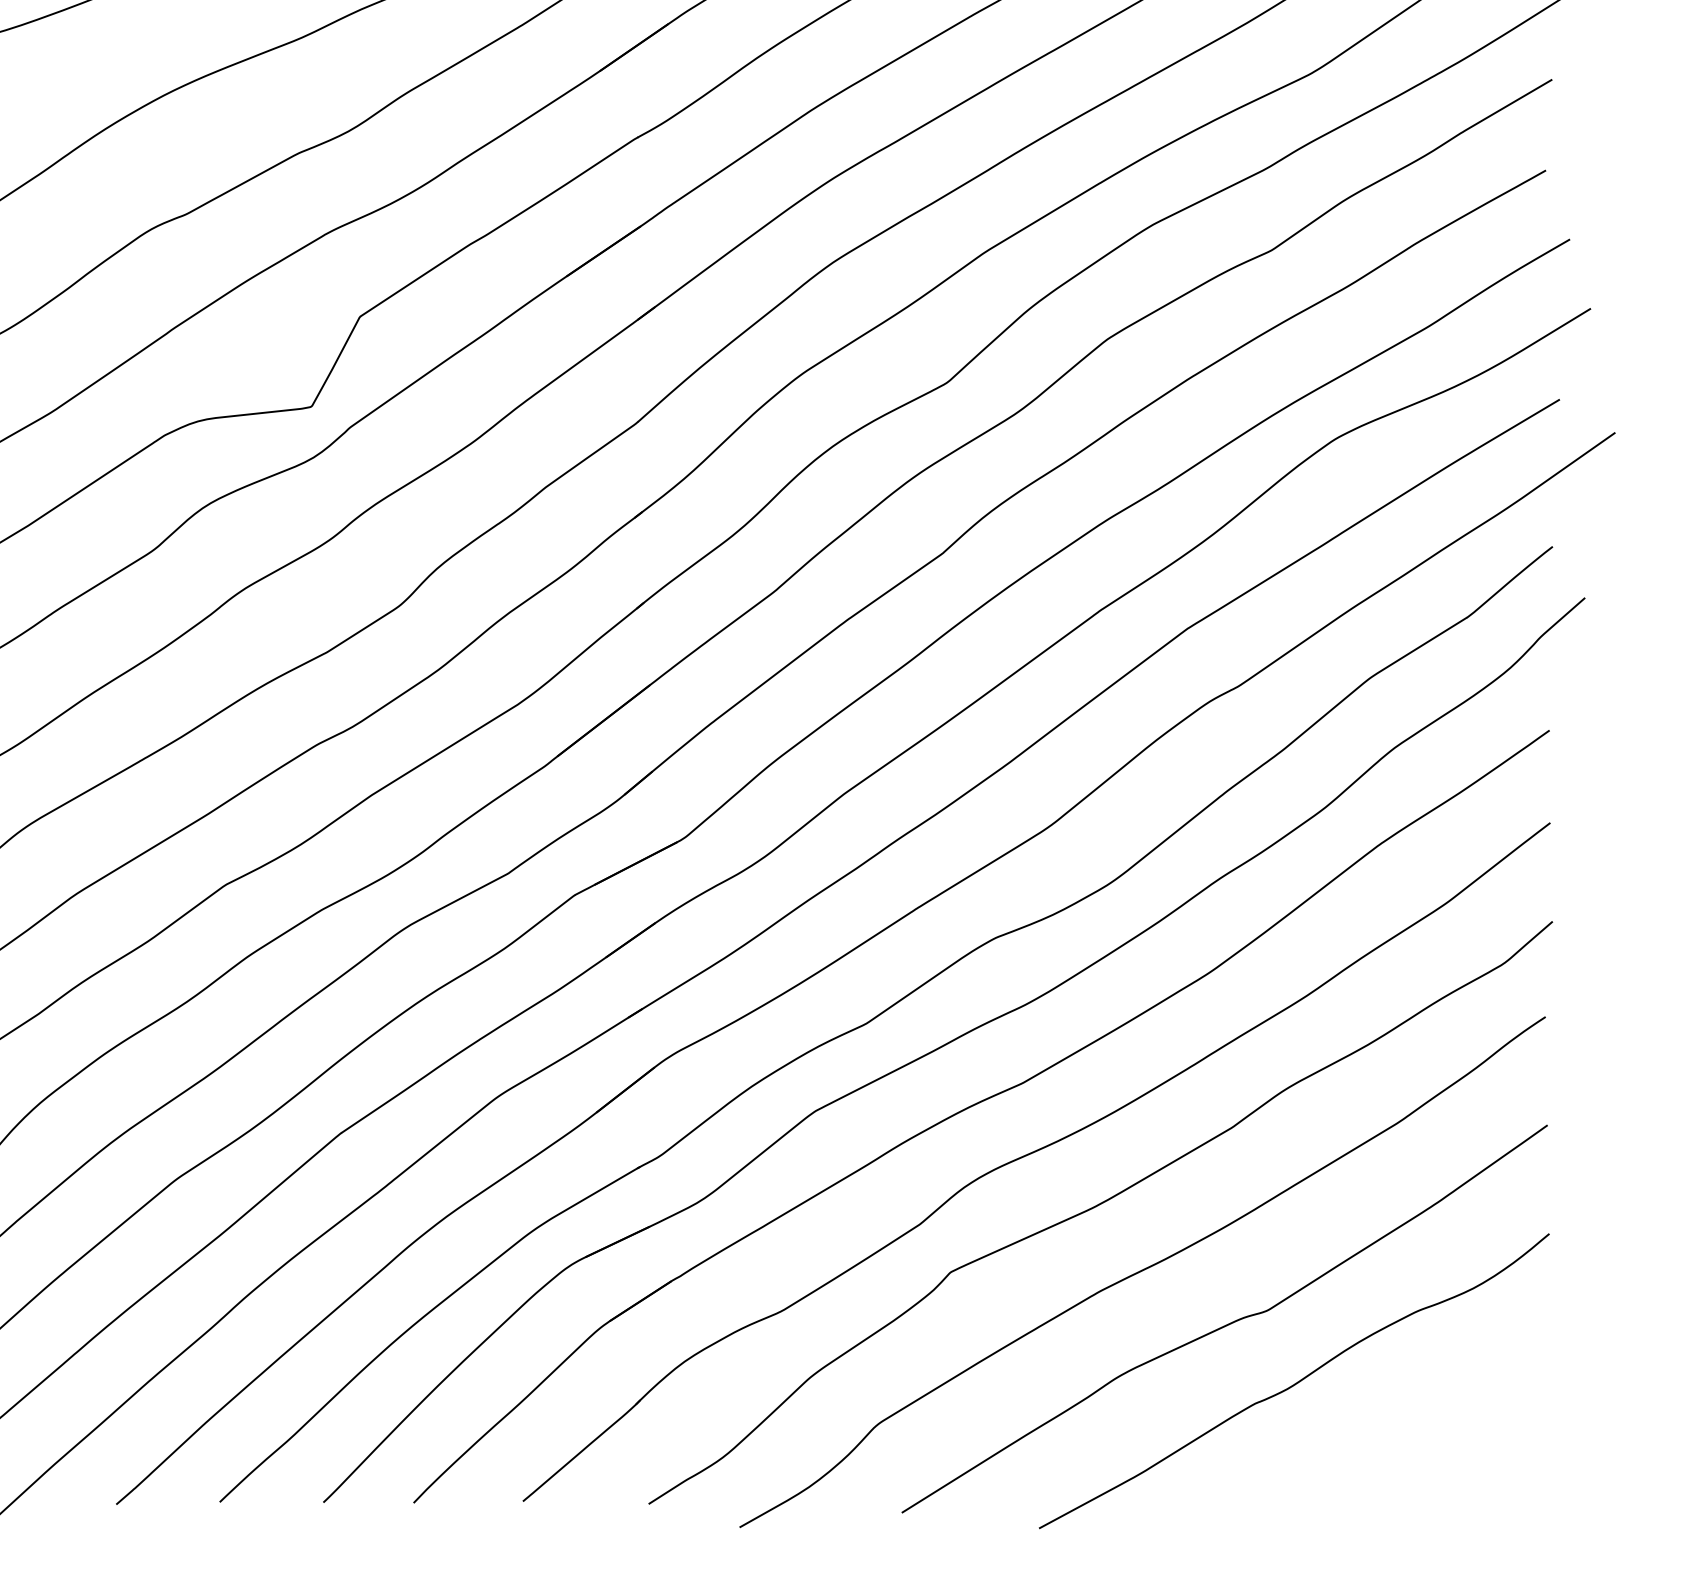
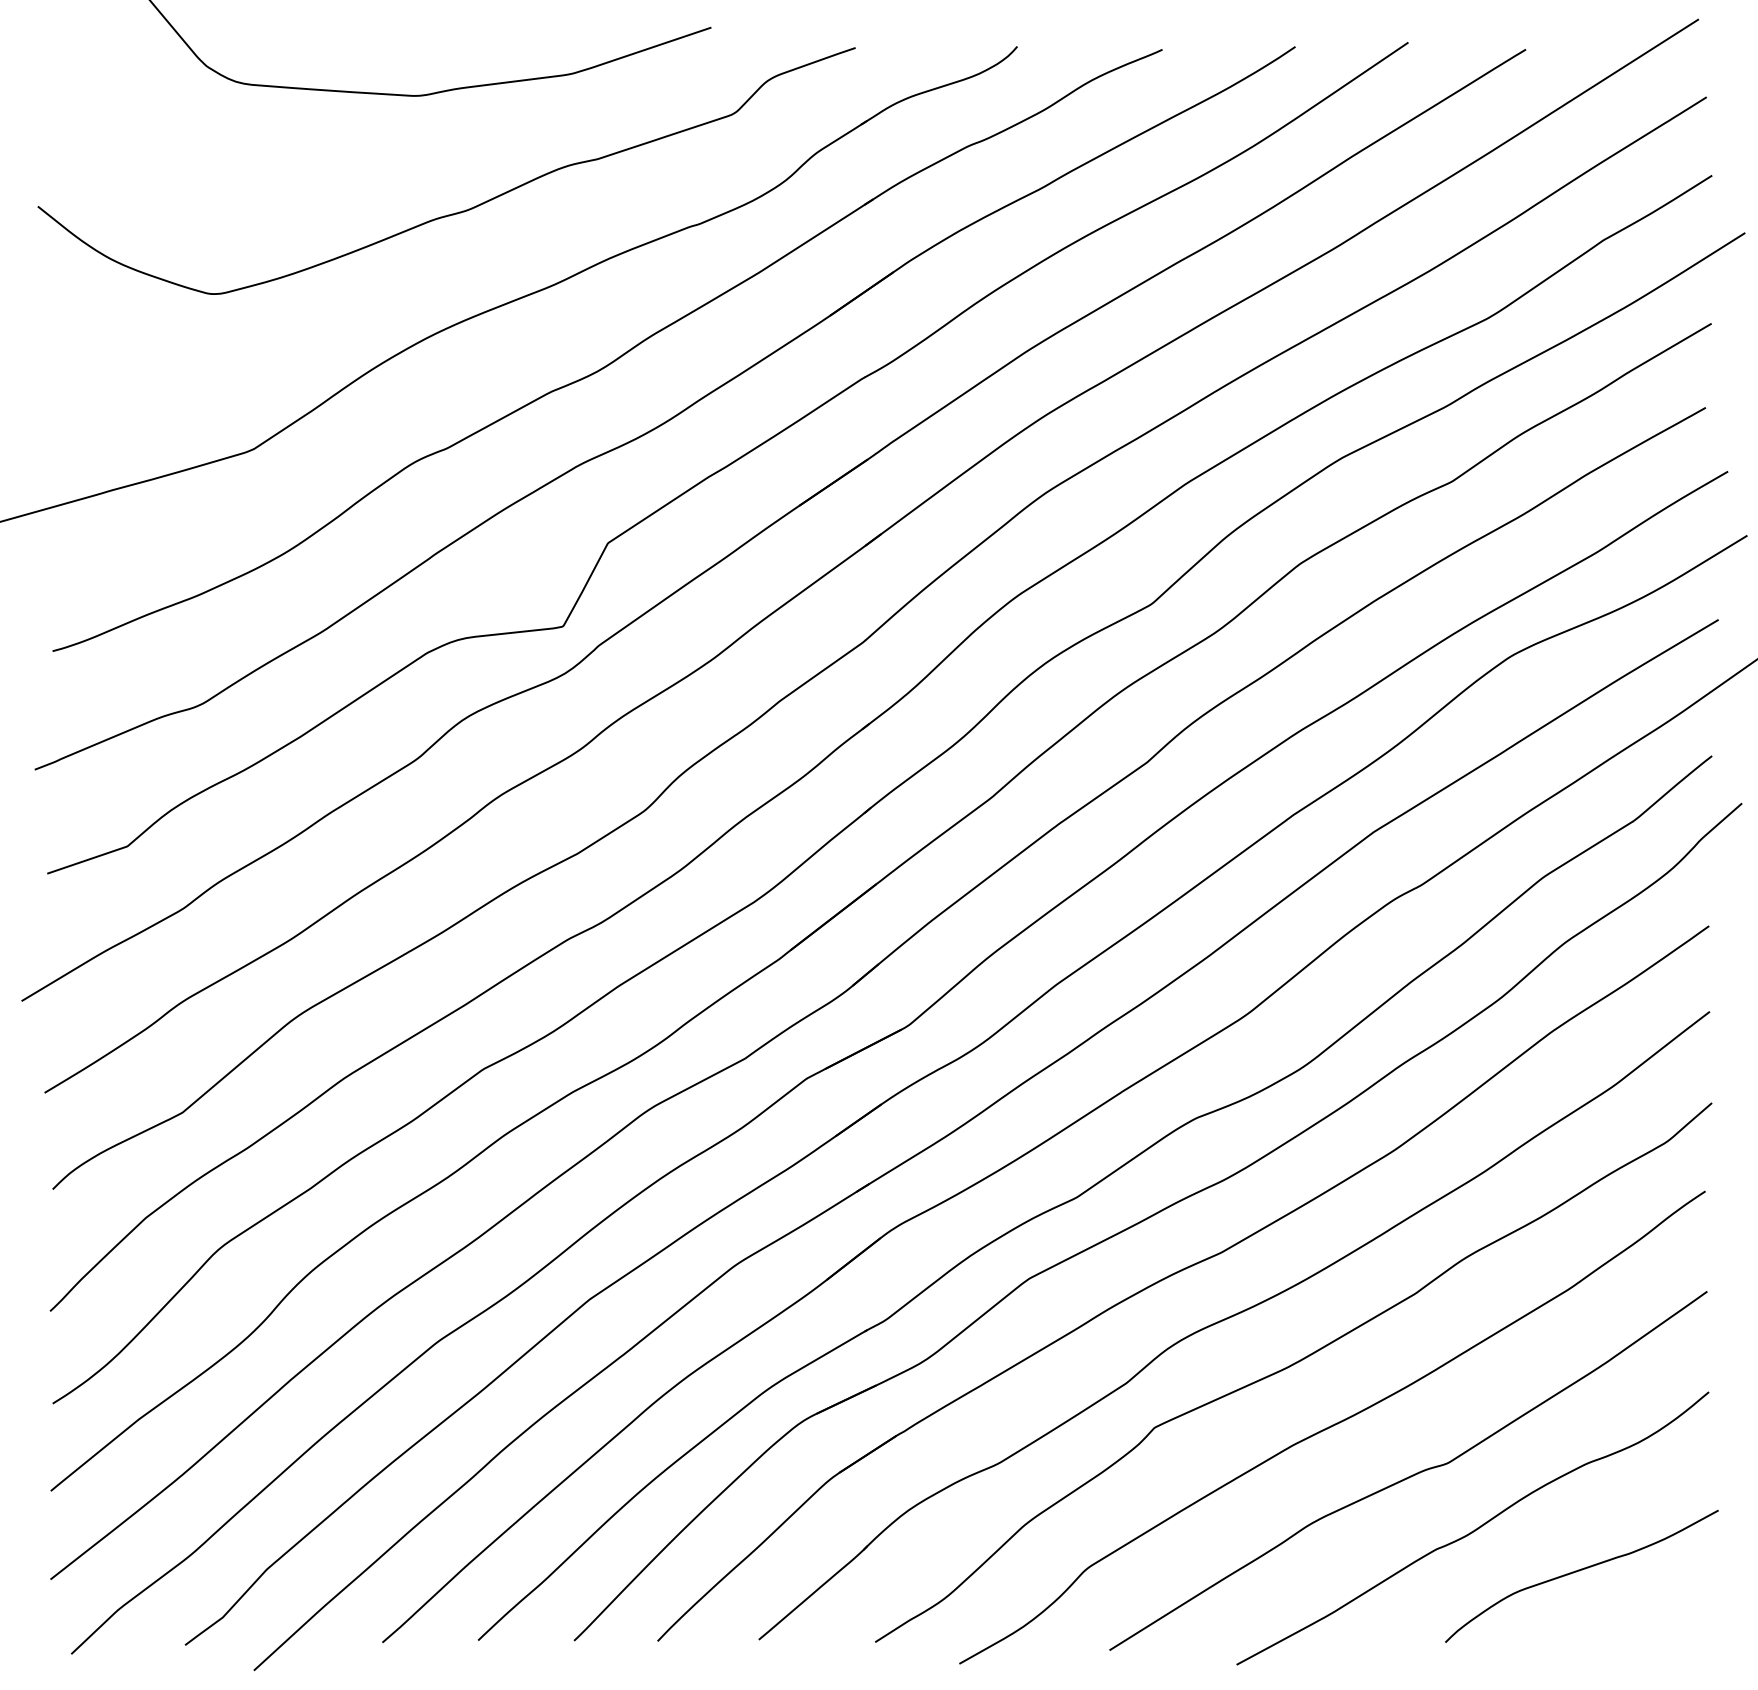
curve: (1409, 1427) -> (1579, 1571), added

